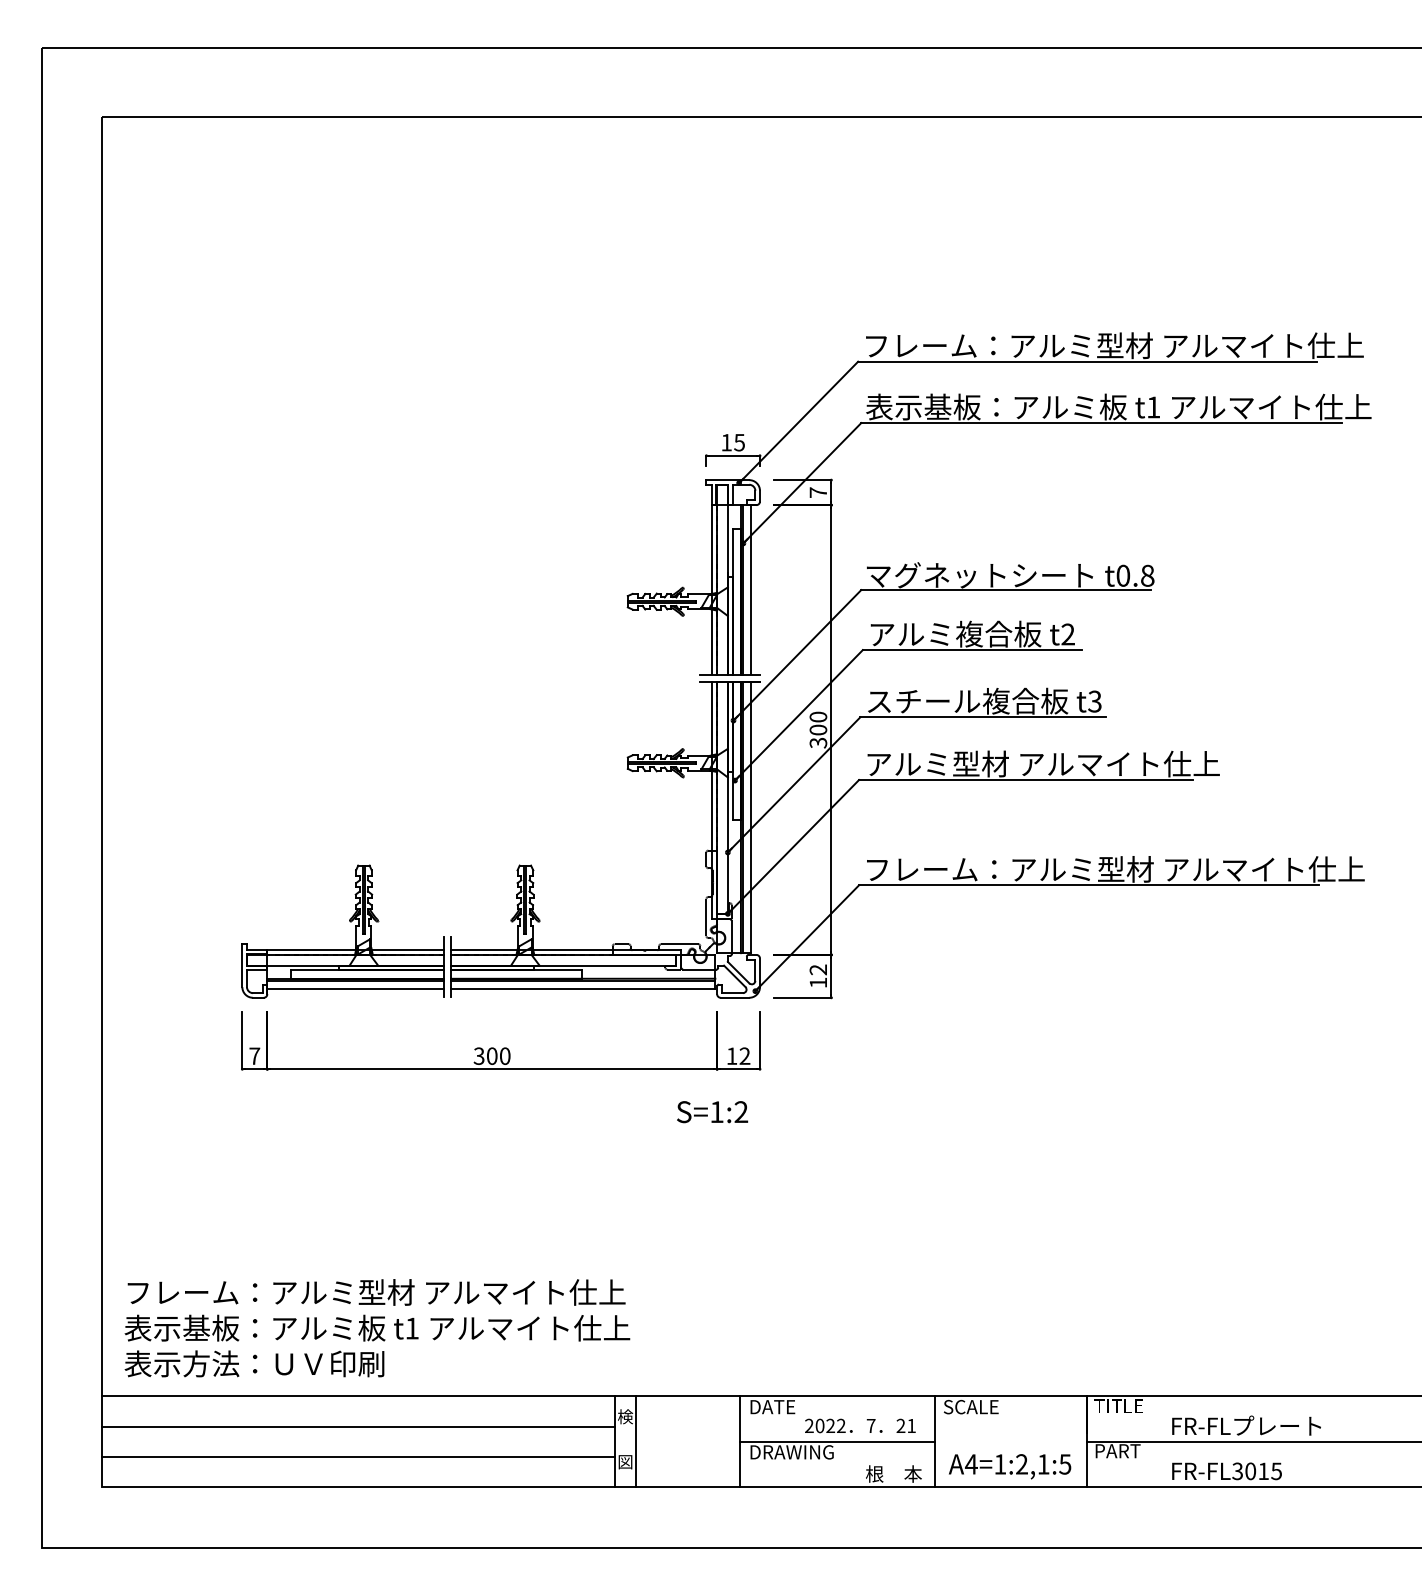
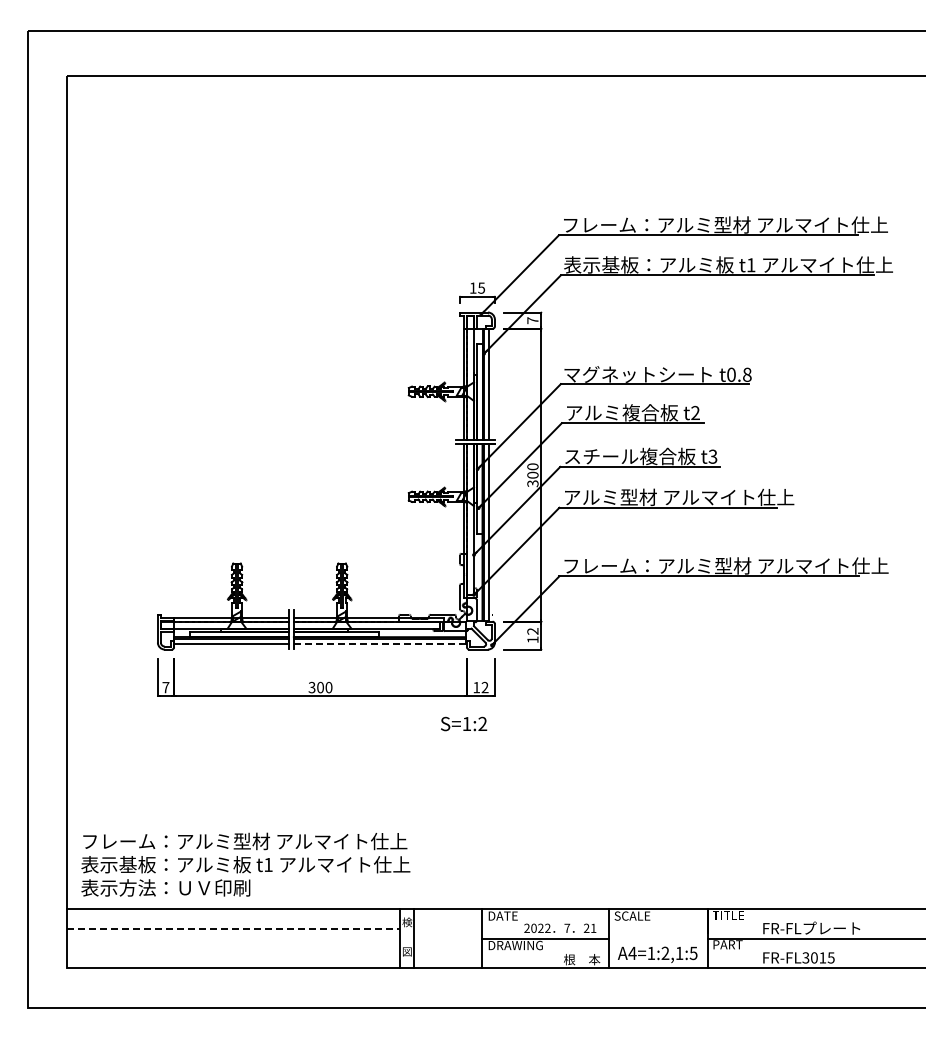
line: (582, 988) -> (379, 643), solid -> dashed
line: (358, 1426) -> (233, 928), solid -> dashed
line: (358, 1456) -> (233, 948), removed

